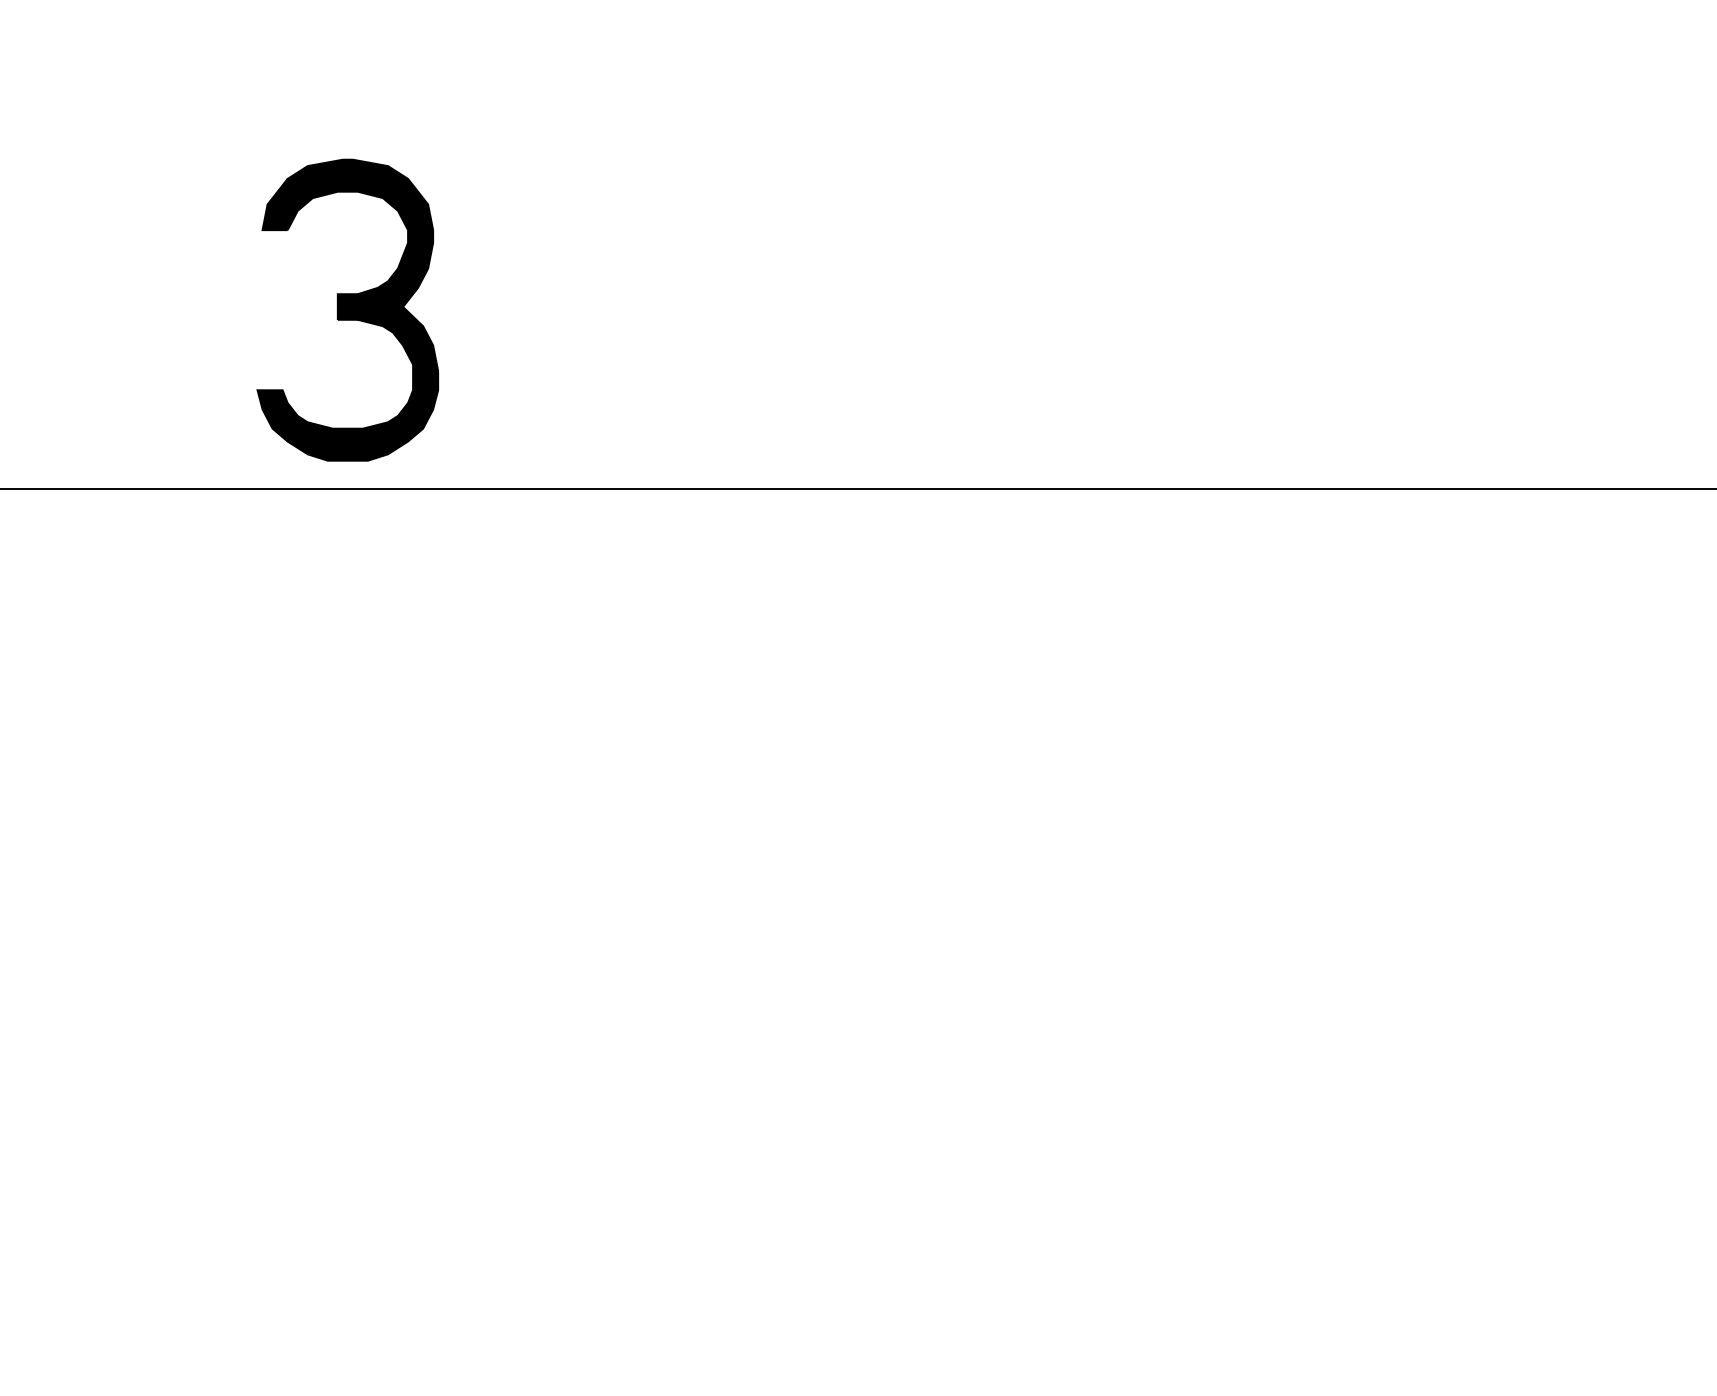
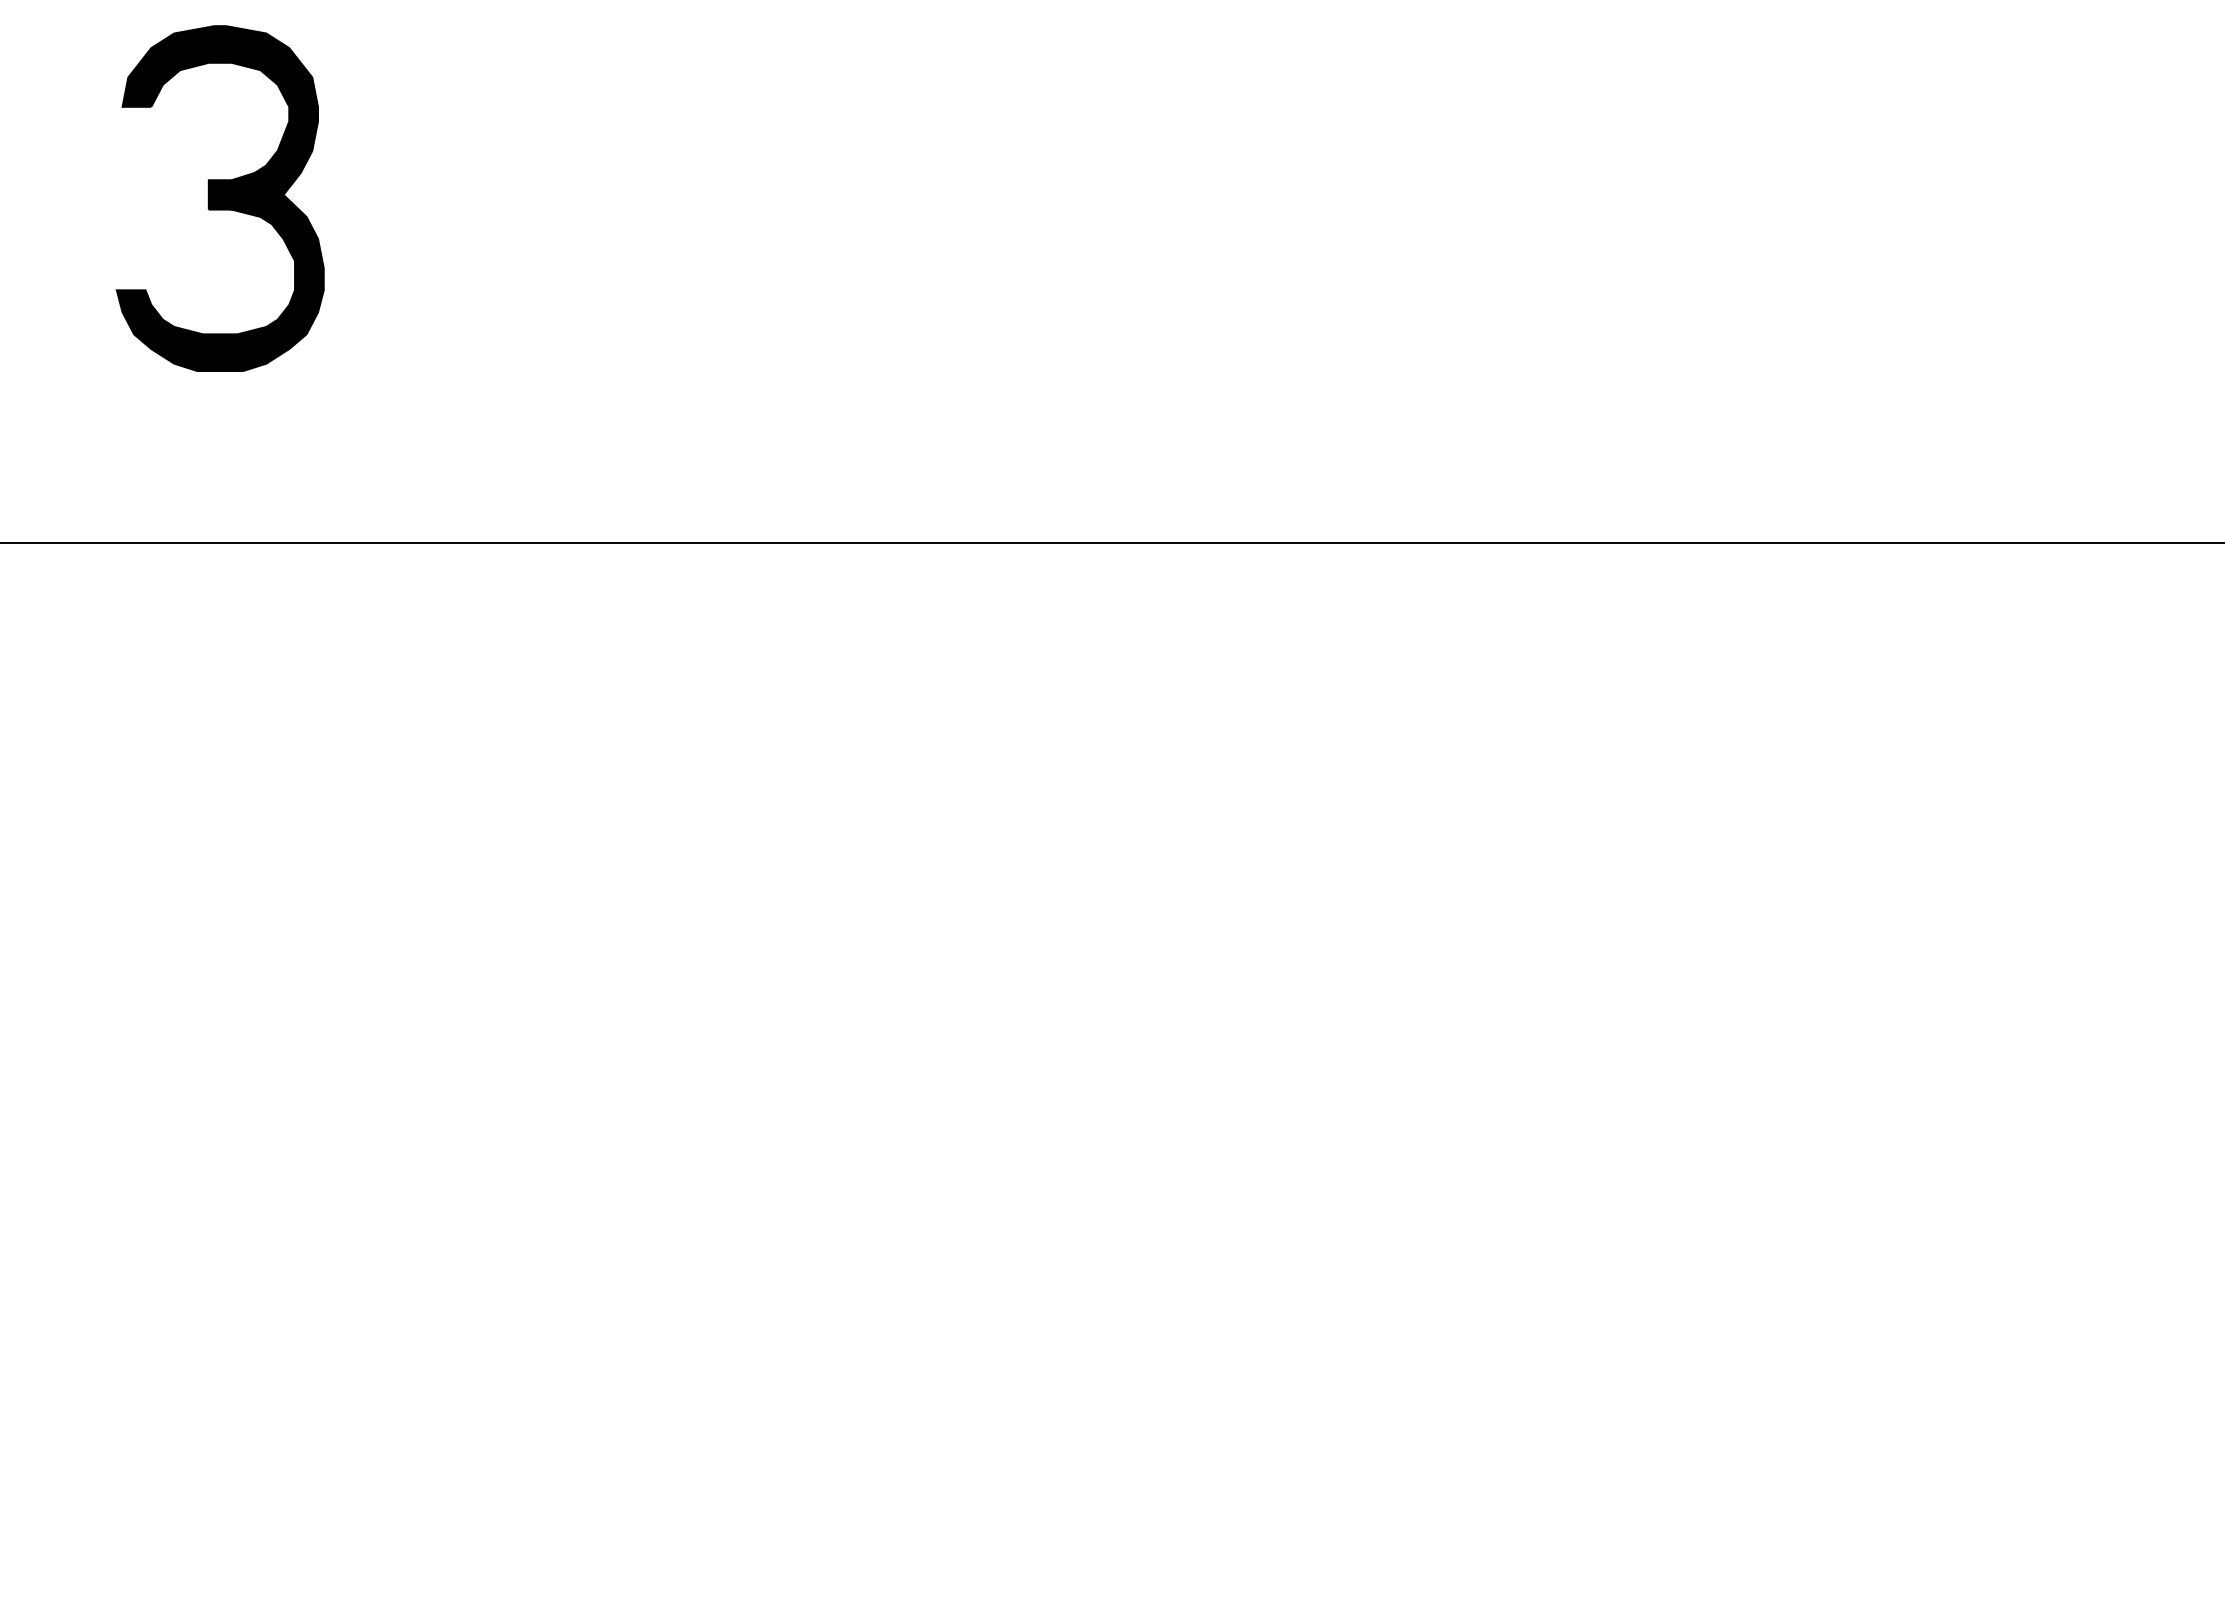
part: (347, 310) -> (219, 198), moved

